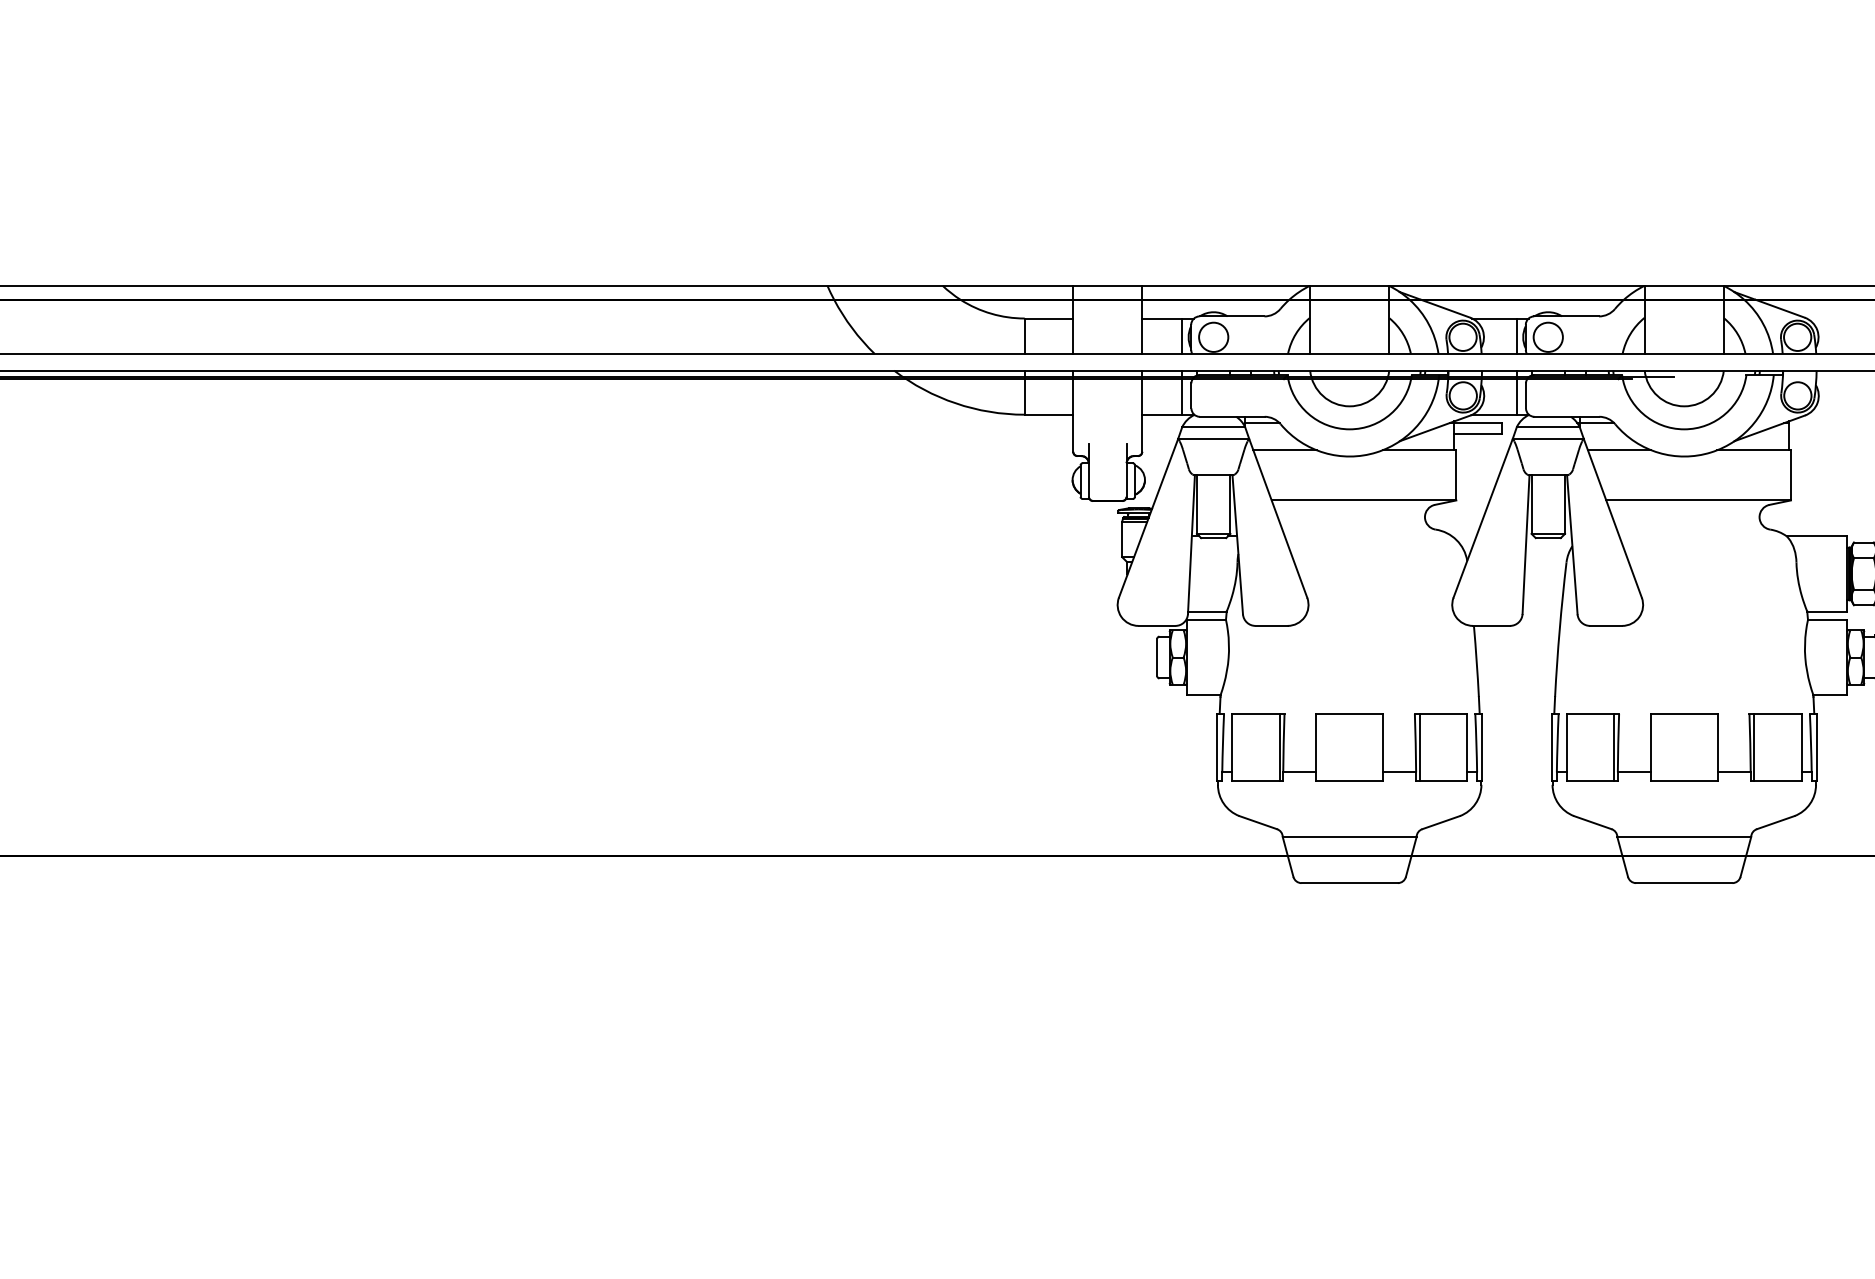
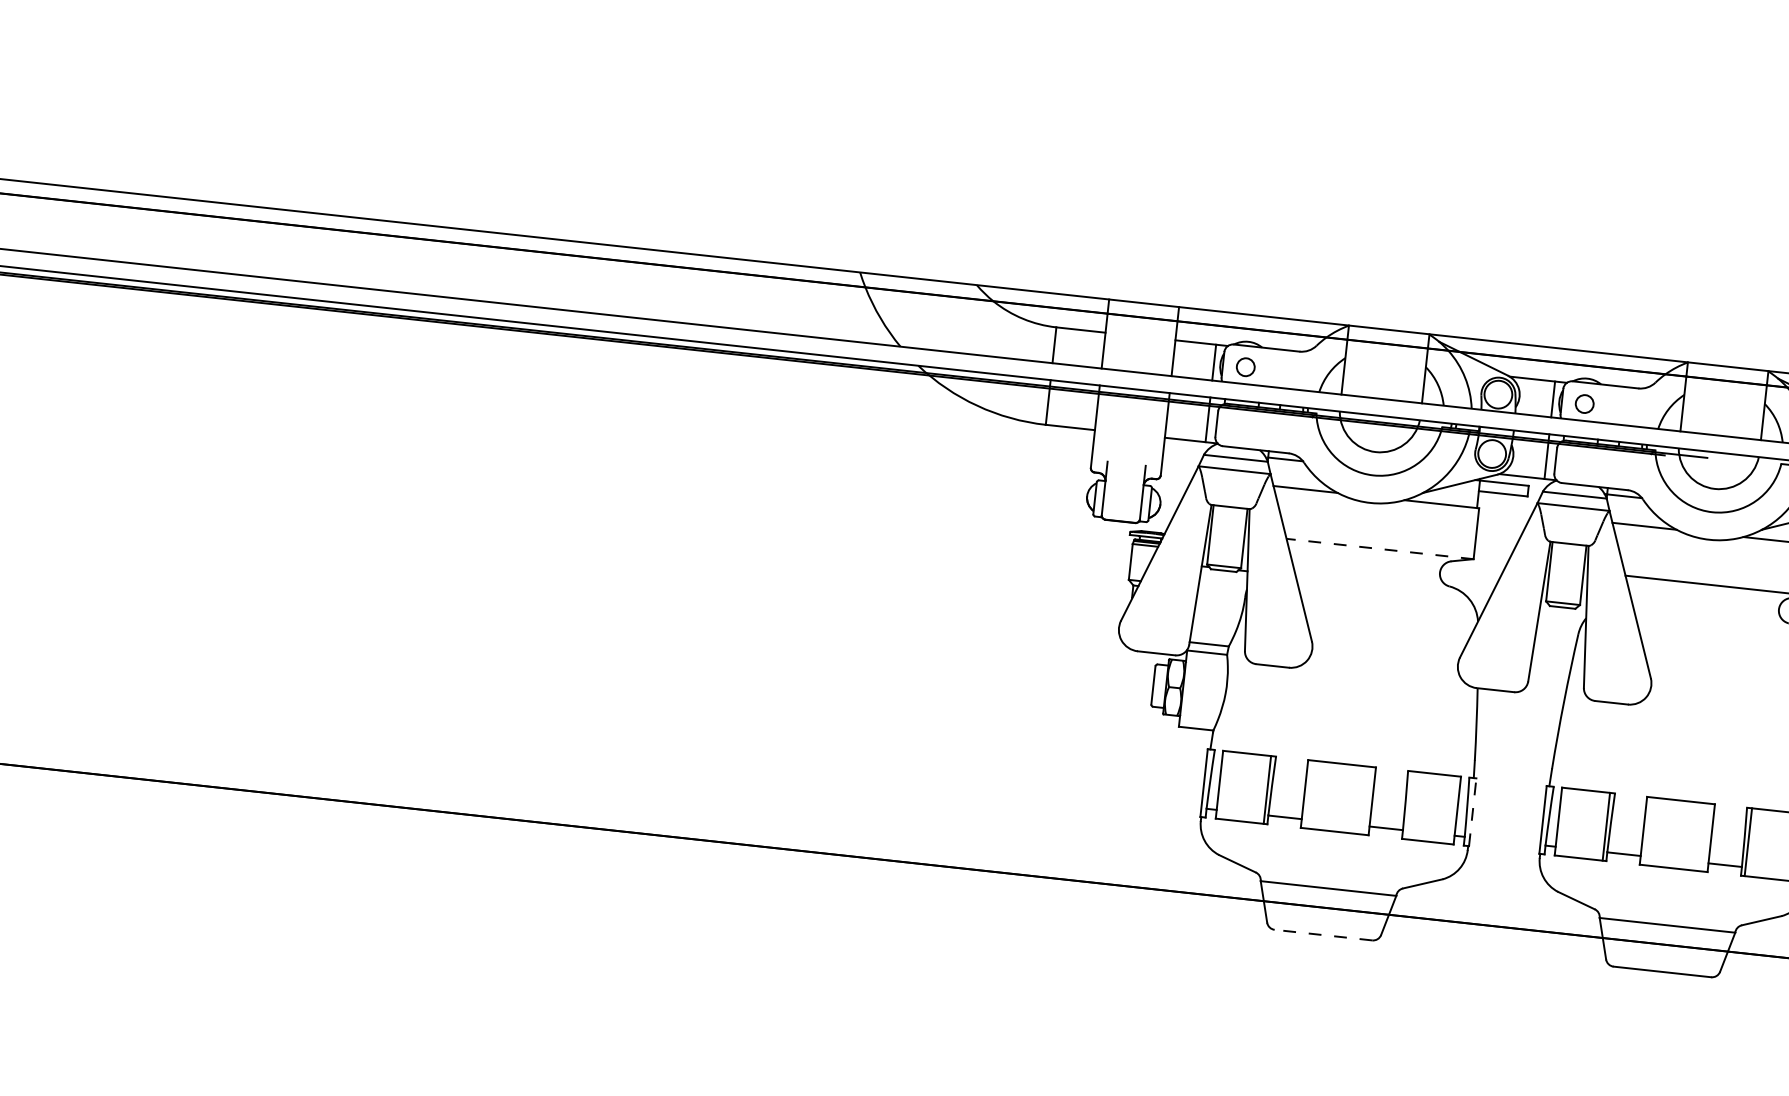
circle: (1213, 336) -> (1245, 366), size x0.6
circle: (1547, 336) -> (1584, 403), size x0.6
line: (1363, 500) -> (1379, 549), solid -> dashed
line: (1482, 746) -> (1473, 811), solid -> dashed
line: (1419, 747) -> (1409, 805), removed
line: (1349, 883) -> (1323, 935), solid -> dashed

